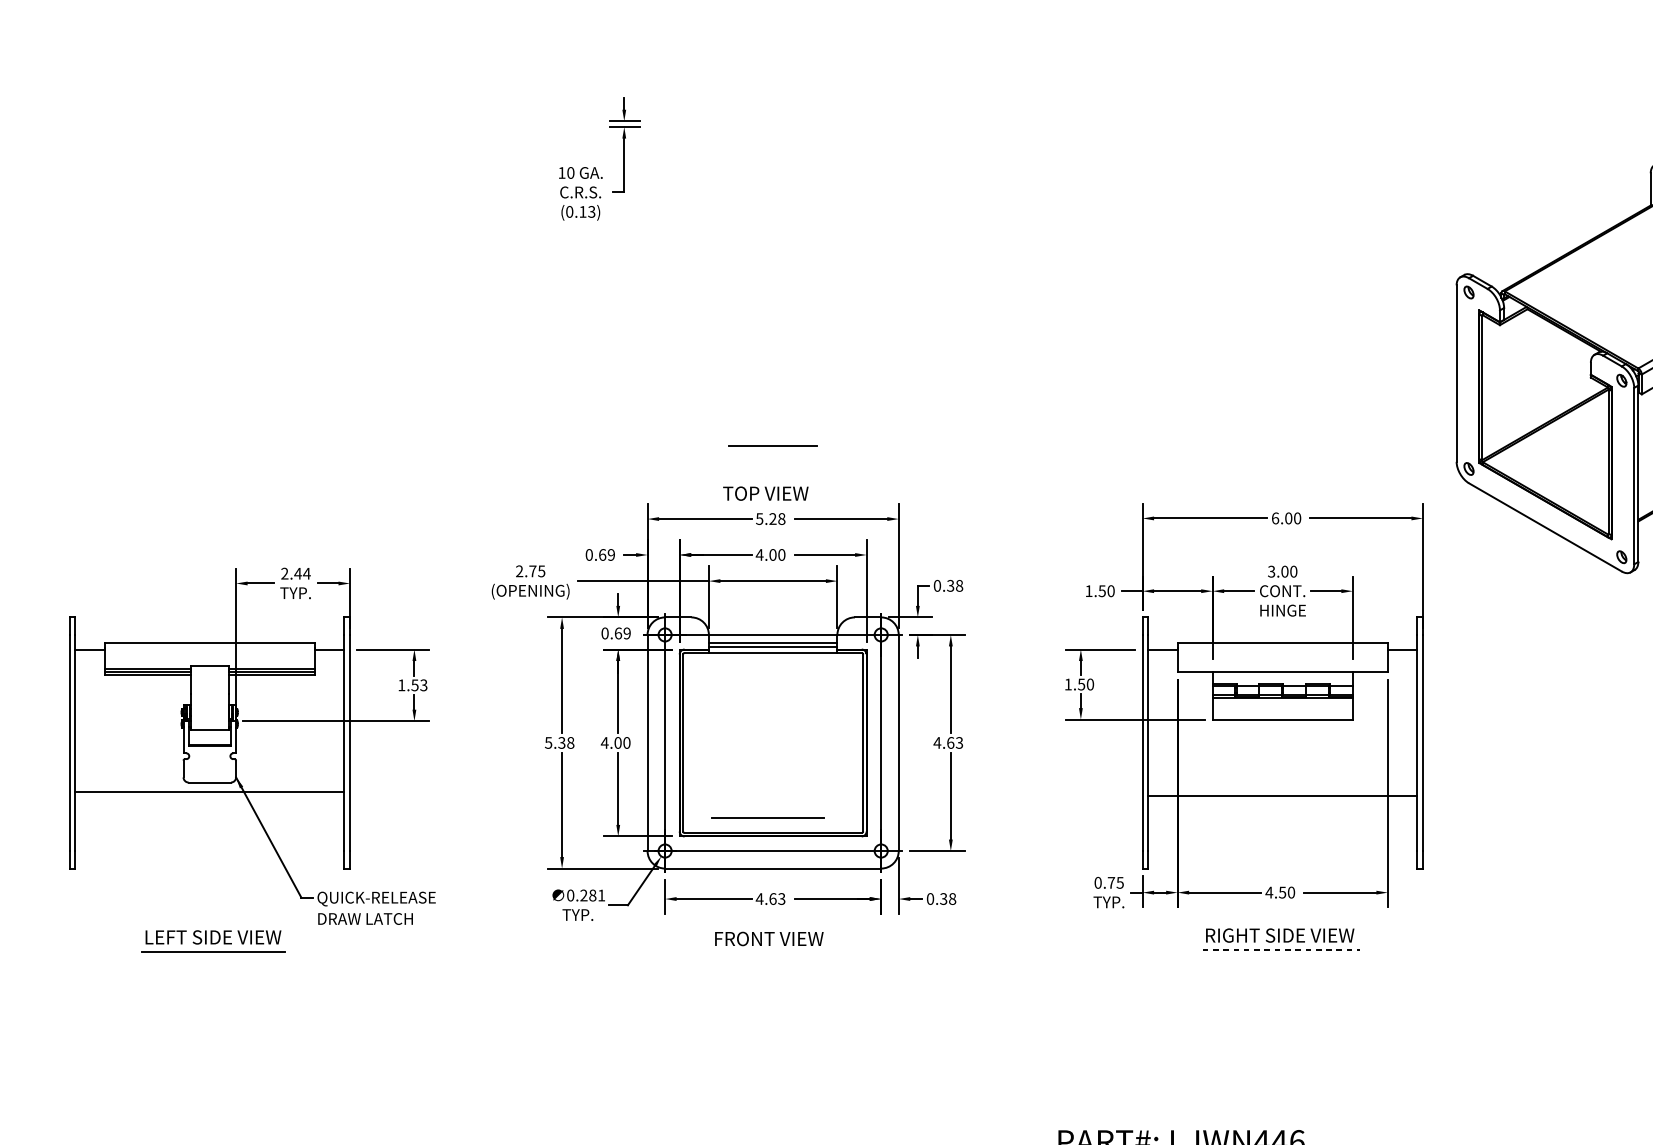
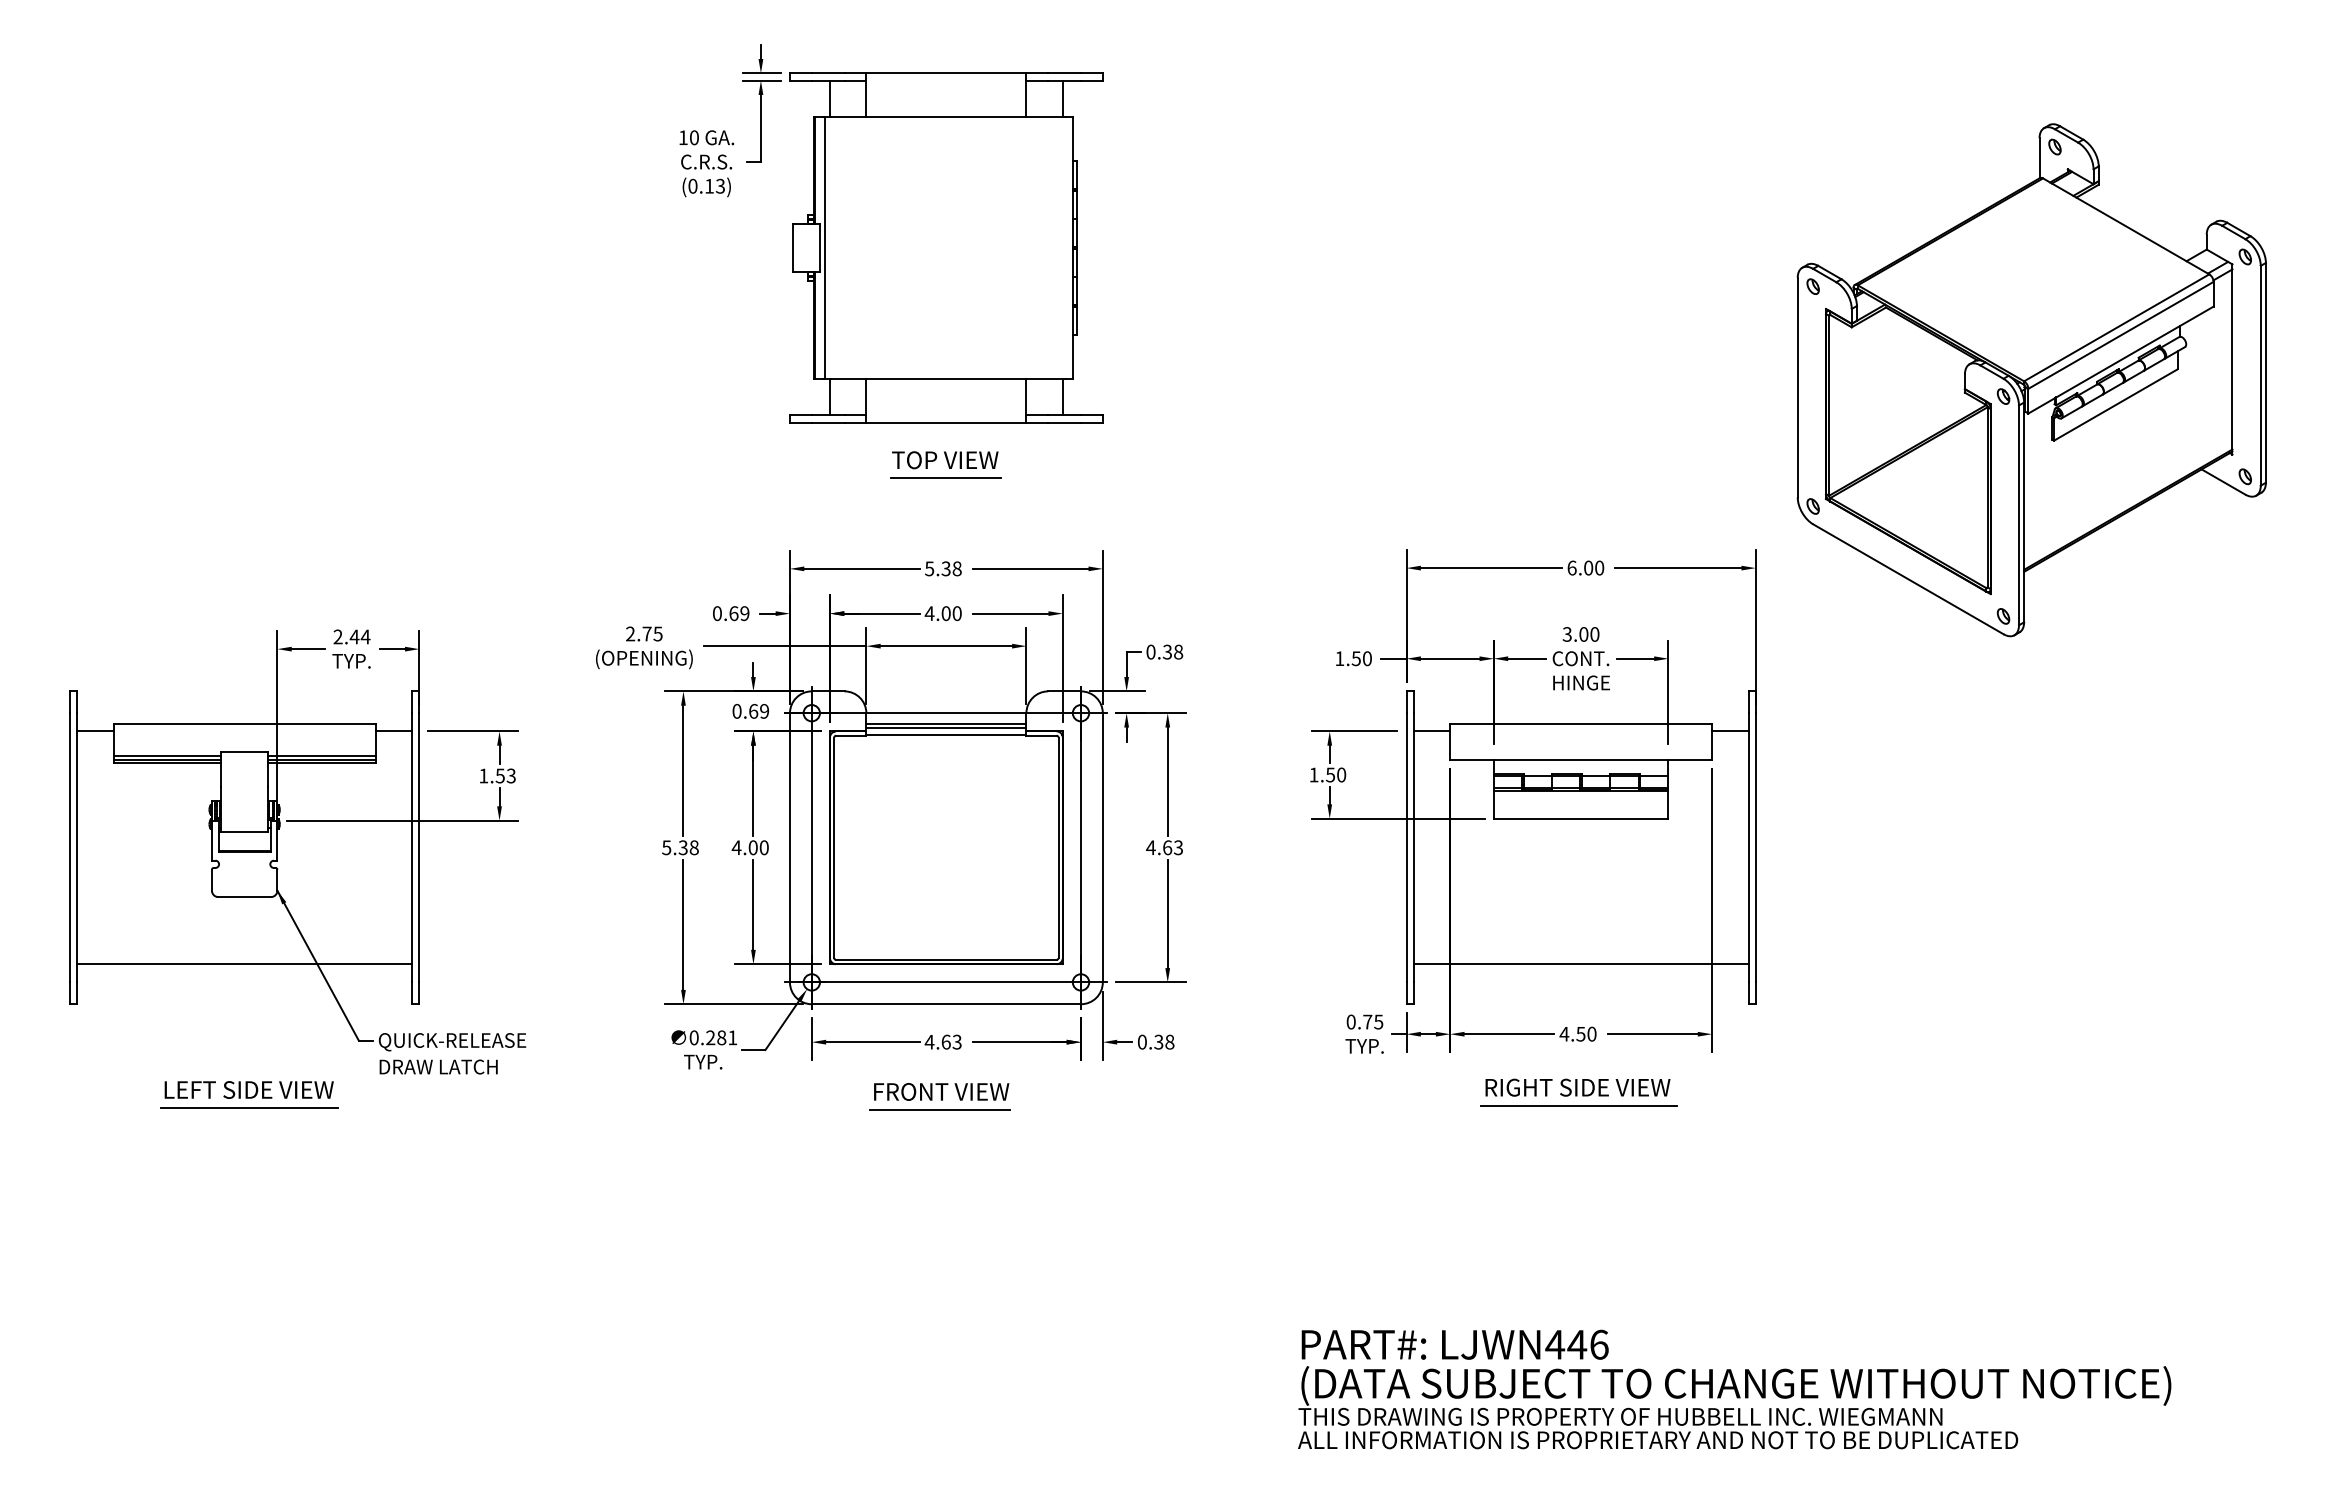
part: (773, 261) -> (946, 247), added
text: (766, 493) -> (945, 460), moved
text: (772, 519) -> (945, 569), 5.28 -> 5.38
line: (209, 792) -> (244, 964), moved
line: (1282, 796) -> (1580, 964), moved
line: (767, 818) -> (939, 1109), moved
line: (1281, 949) -> (1579, 1105), dashed -> solid

